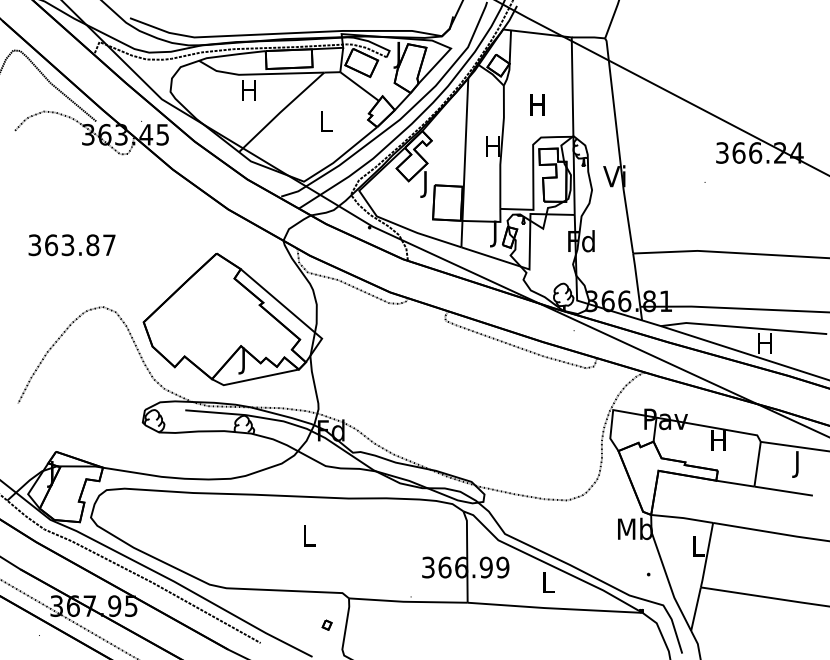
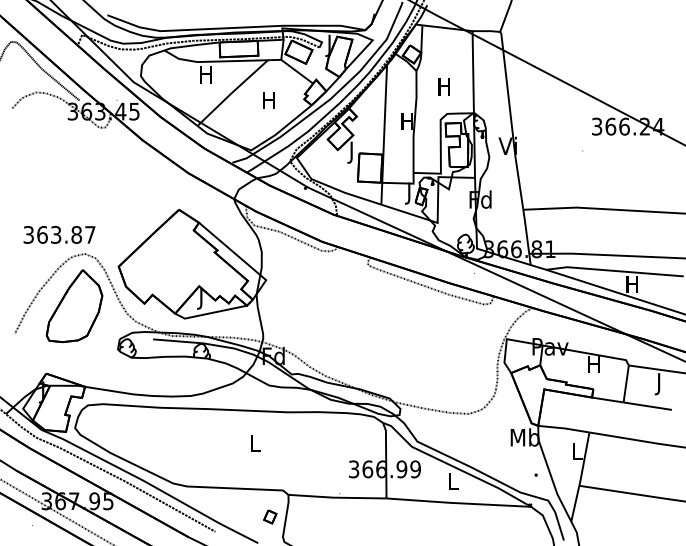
text: (324, 121) -> (268, 100), L -> H
text: (72, 244) -> (59, 234), moved
part: (90, 370) -> (74, 306), added
part: (327, 624) -> (270, 516), size x1.67

